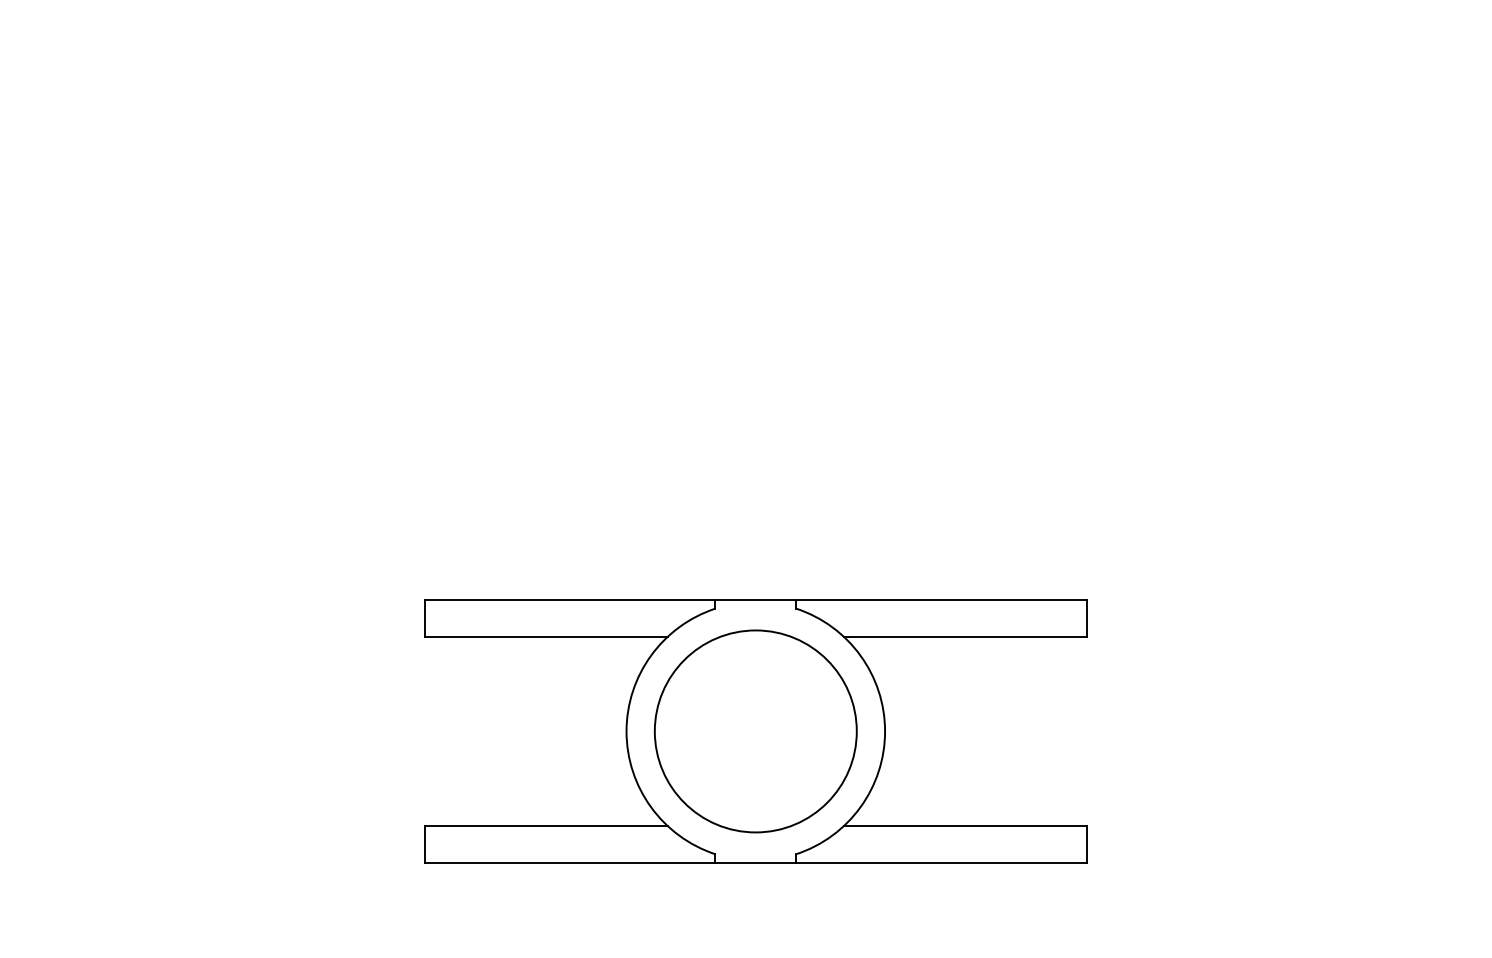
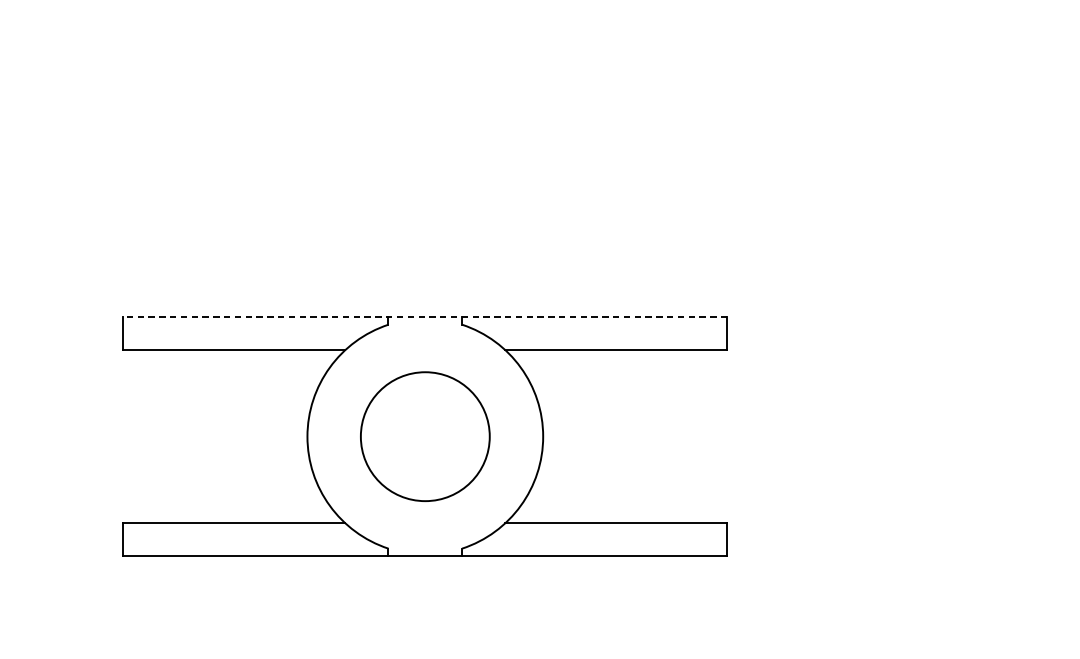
line: (755, 600) -> (425, 317), solid -> dashed
circle: (755, 731) -> (425, 436), size x0.7

